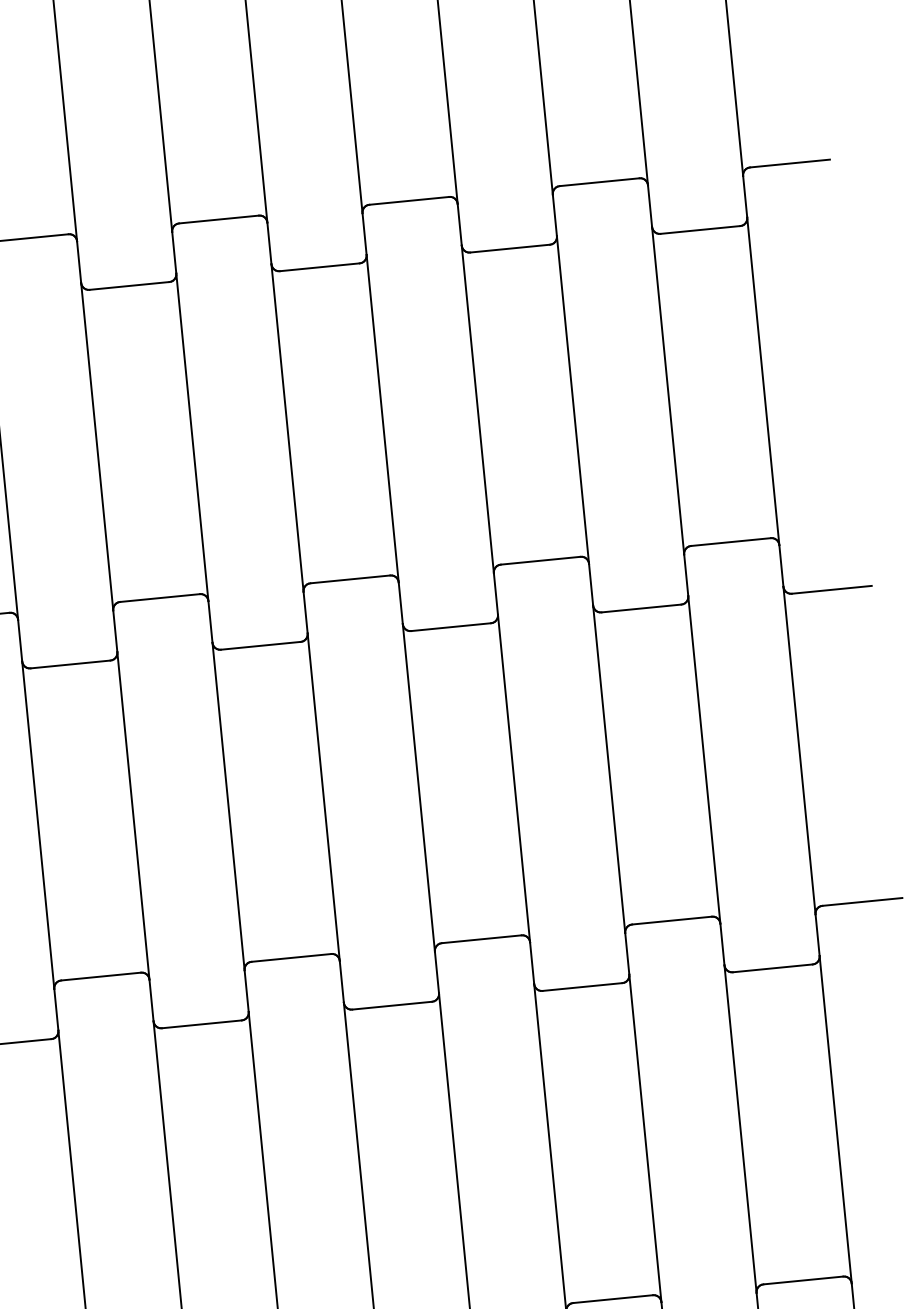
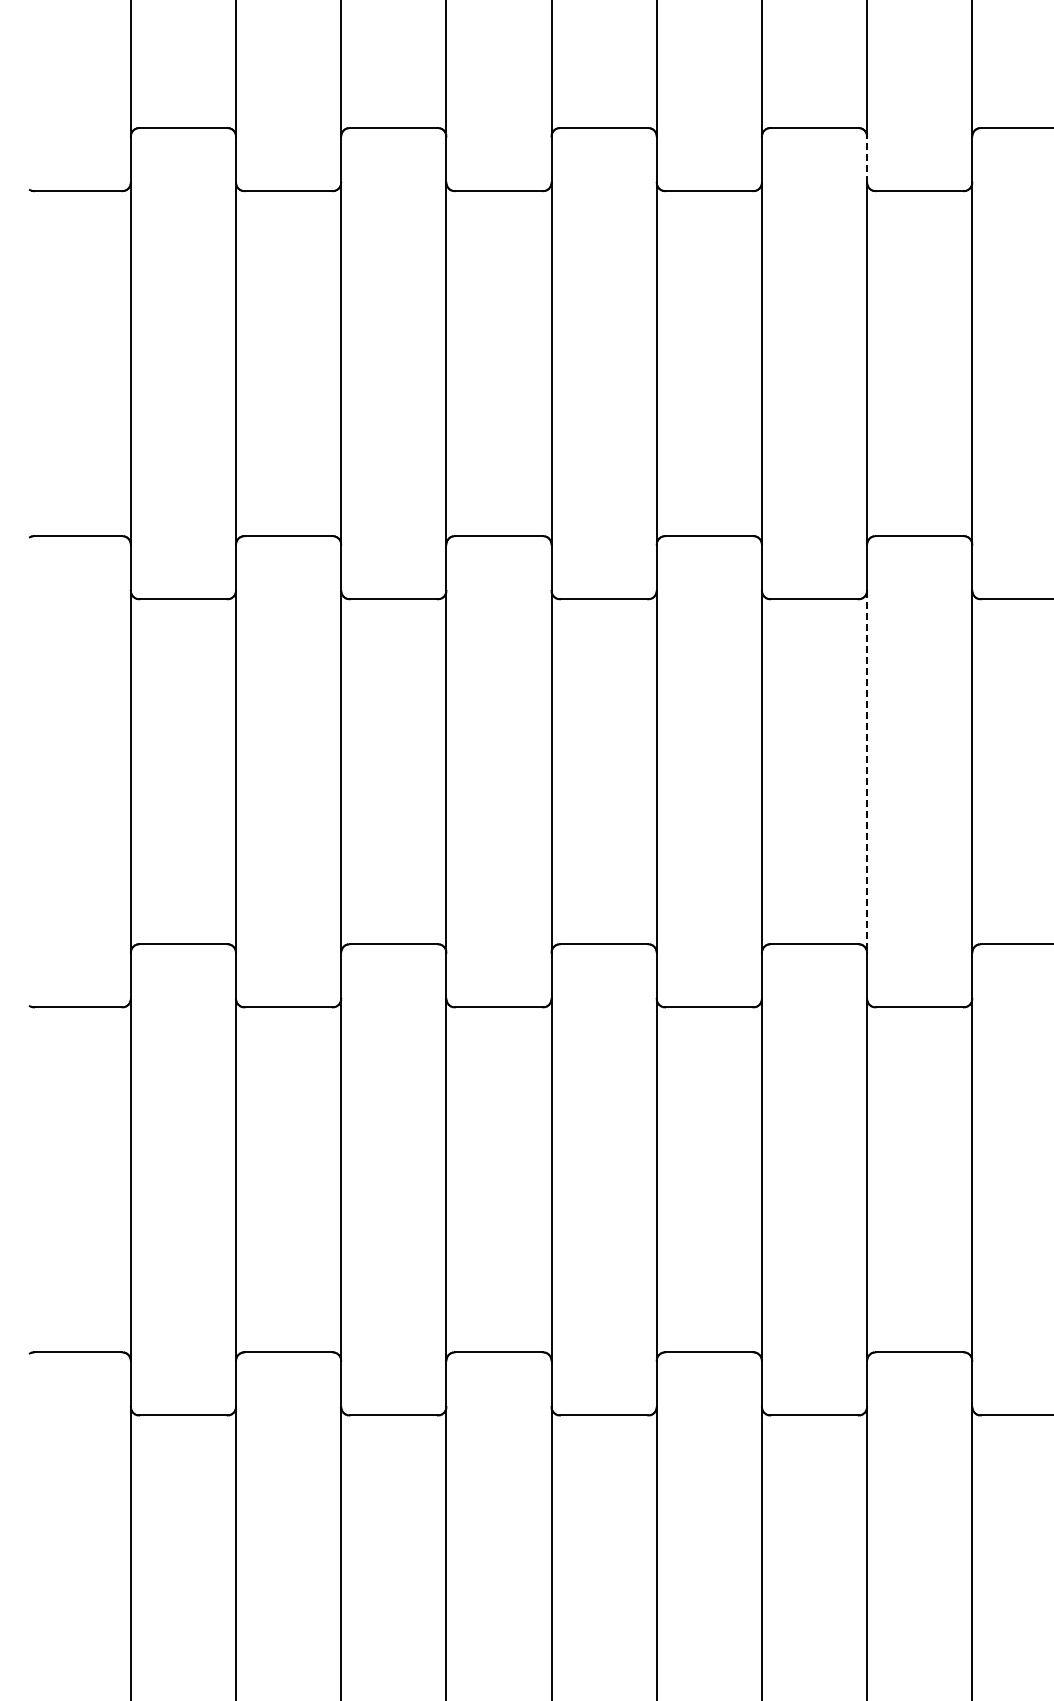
line: (650, 205) -> (867, 159), solid -> dashed
line: (704, 759) -> (867, 771), solid -> dashed

